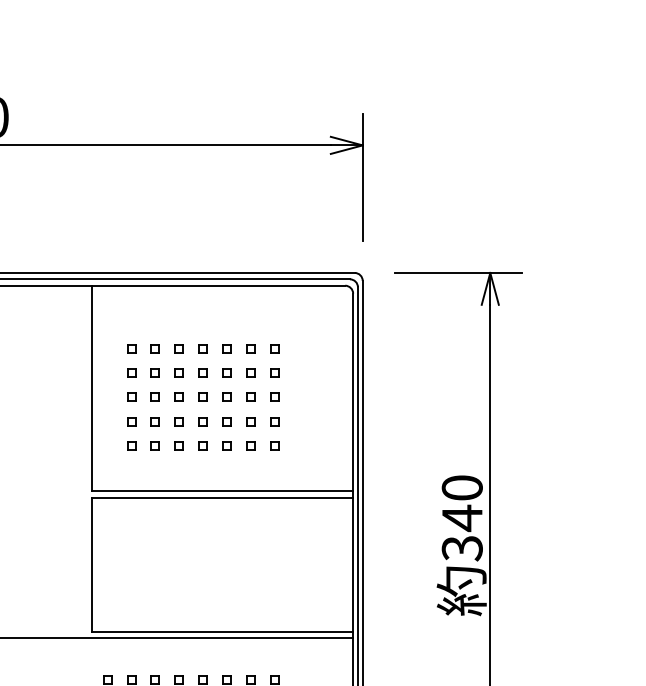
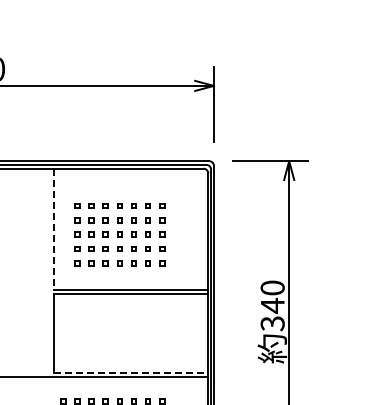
line: (92, 388) -> (54, 229), solid -> dashed
line: (222, 631) -> (131, 372), solid -> dashed

